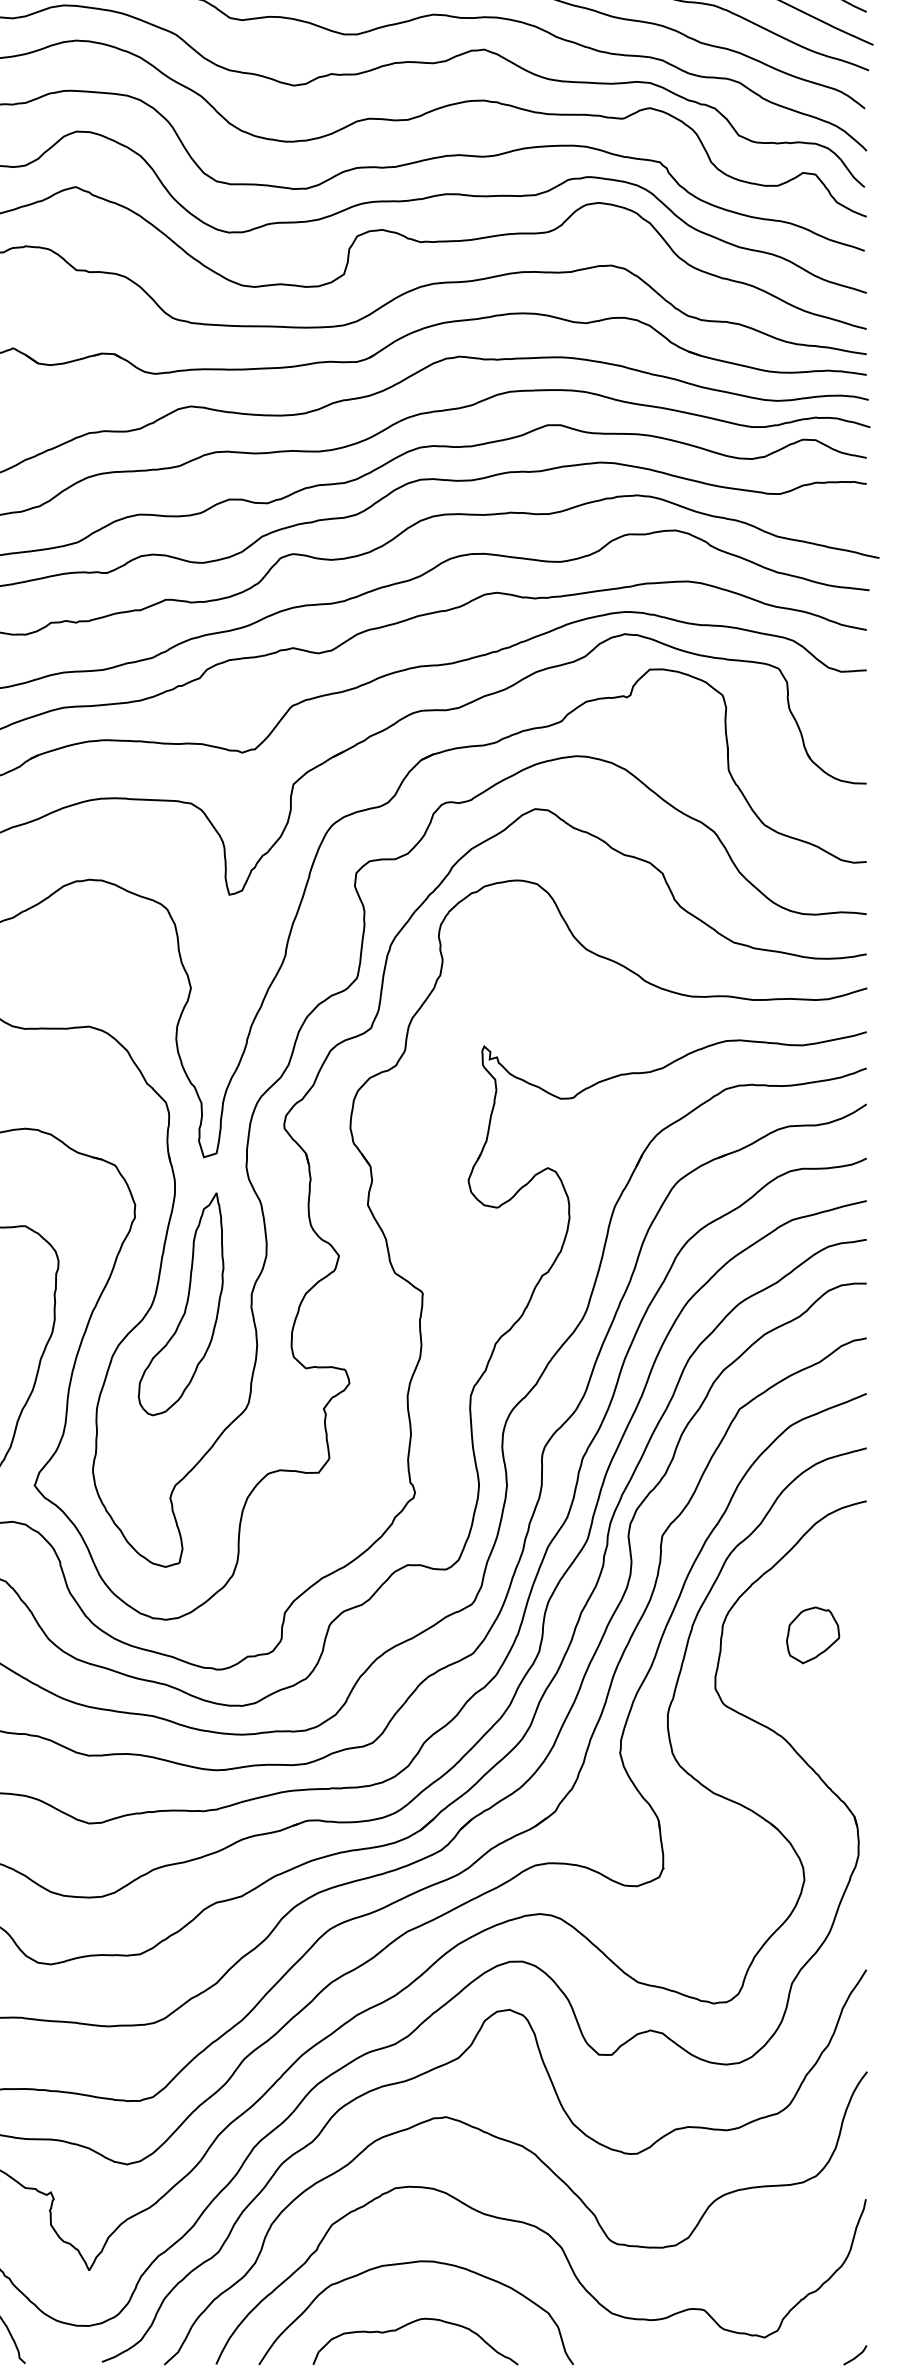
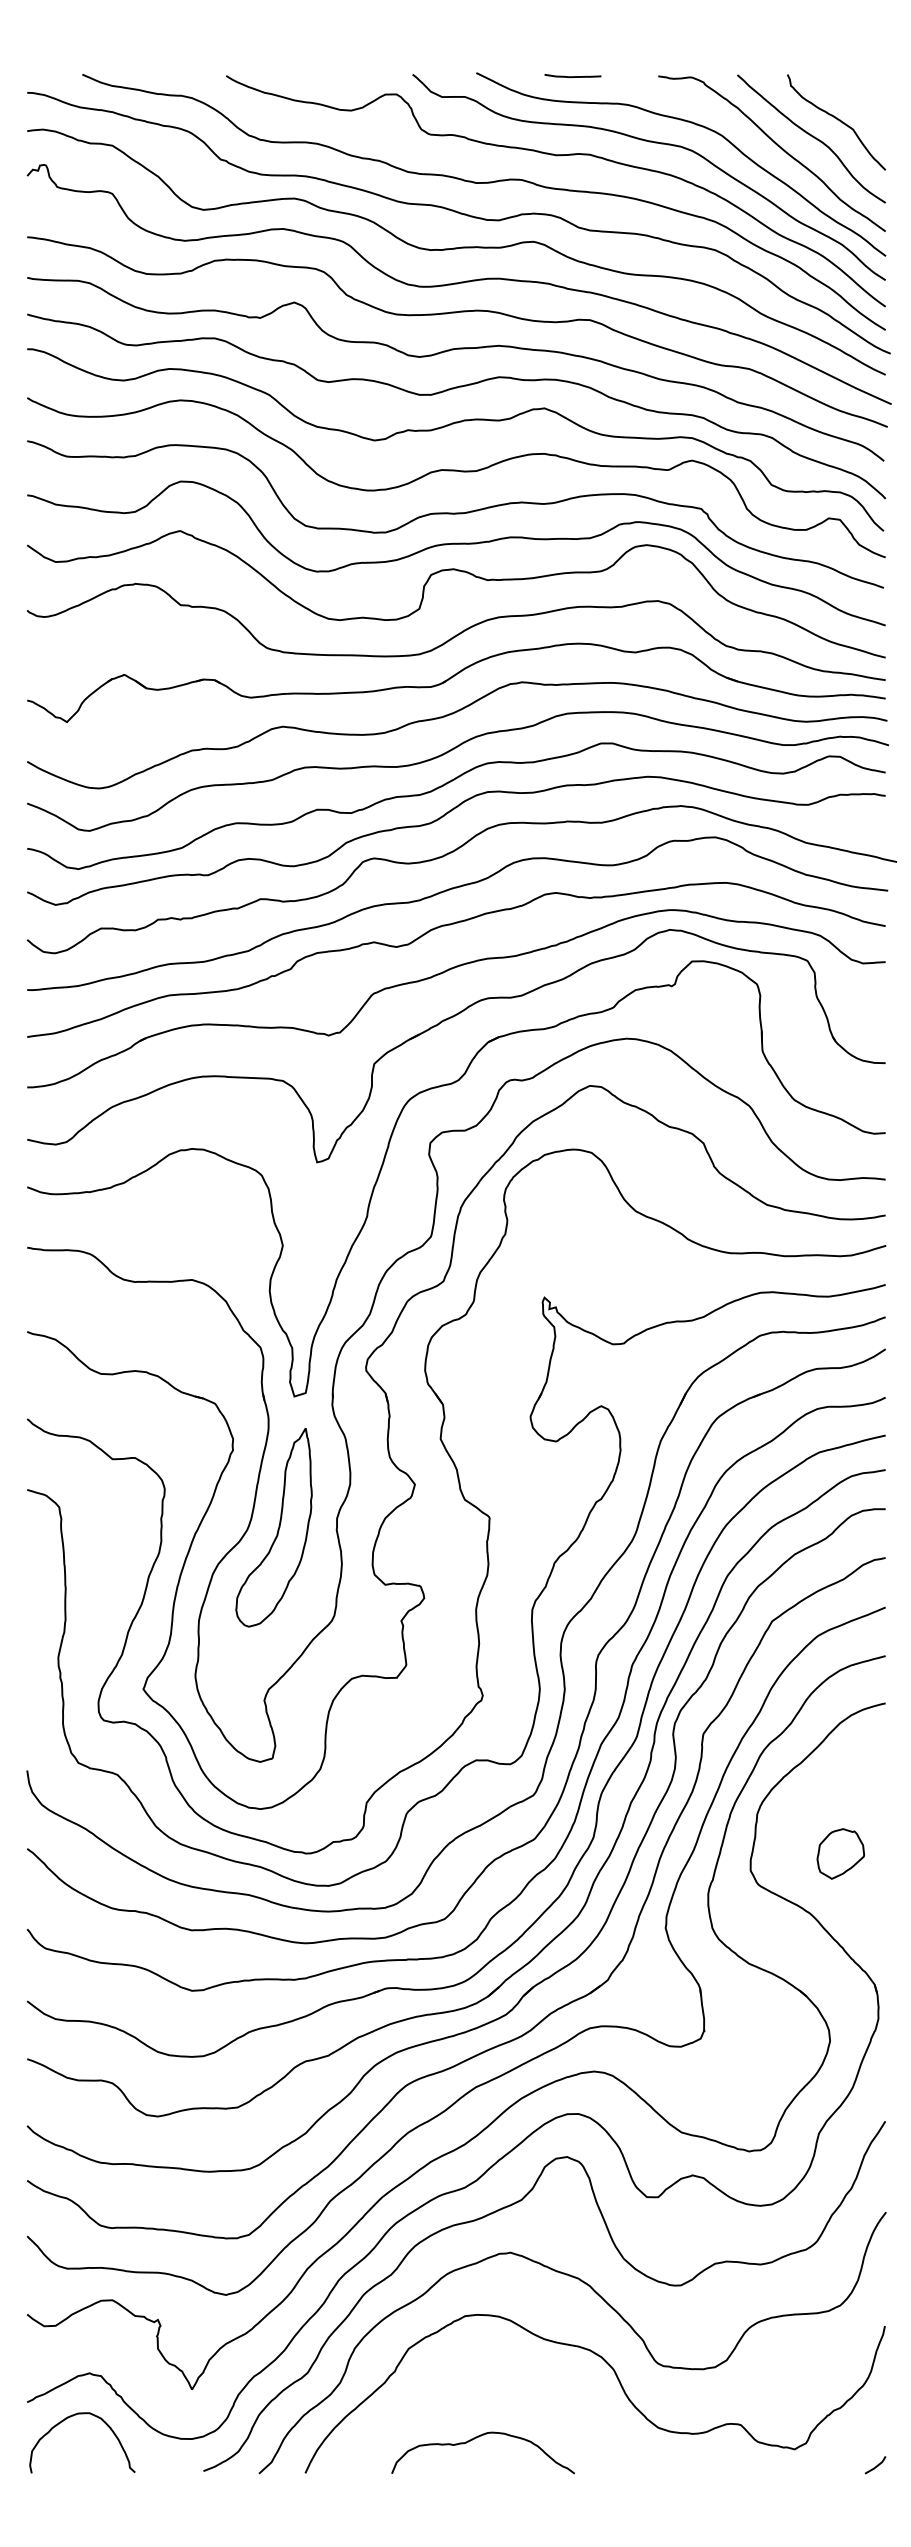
part: (812, 1634) -> (840, 1853), moved
curve: (413, 2263) -> (481, 2383), removed

